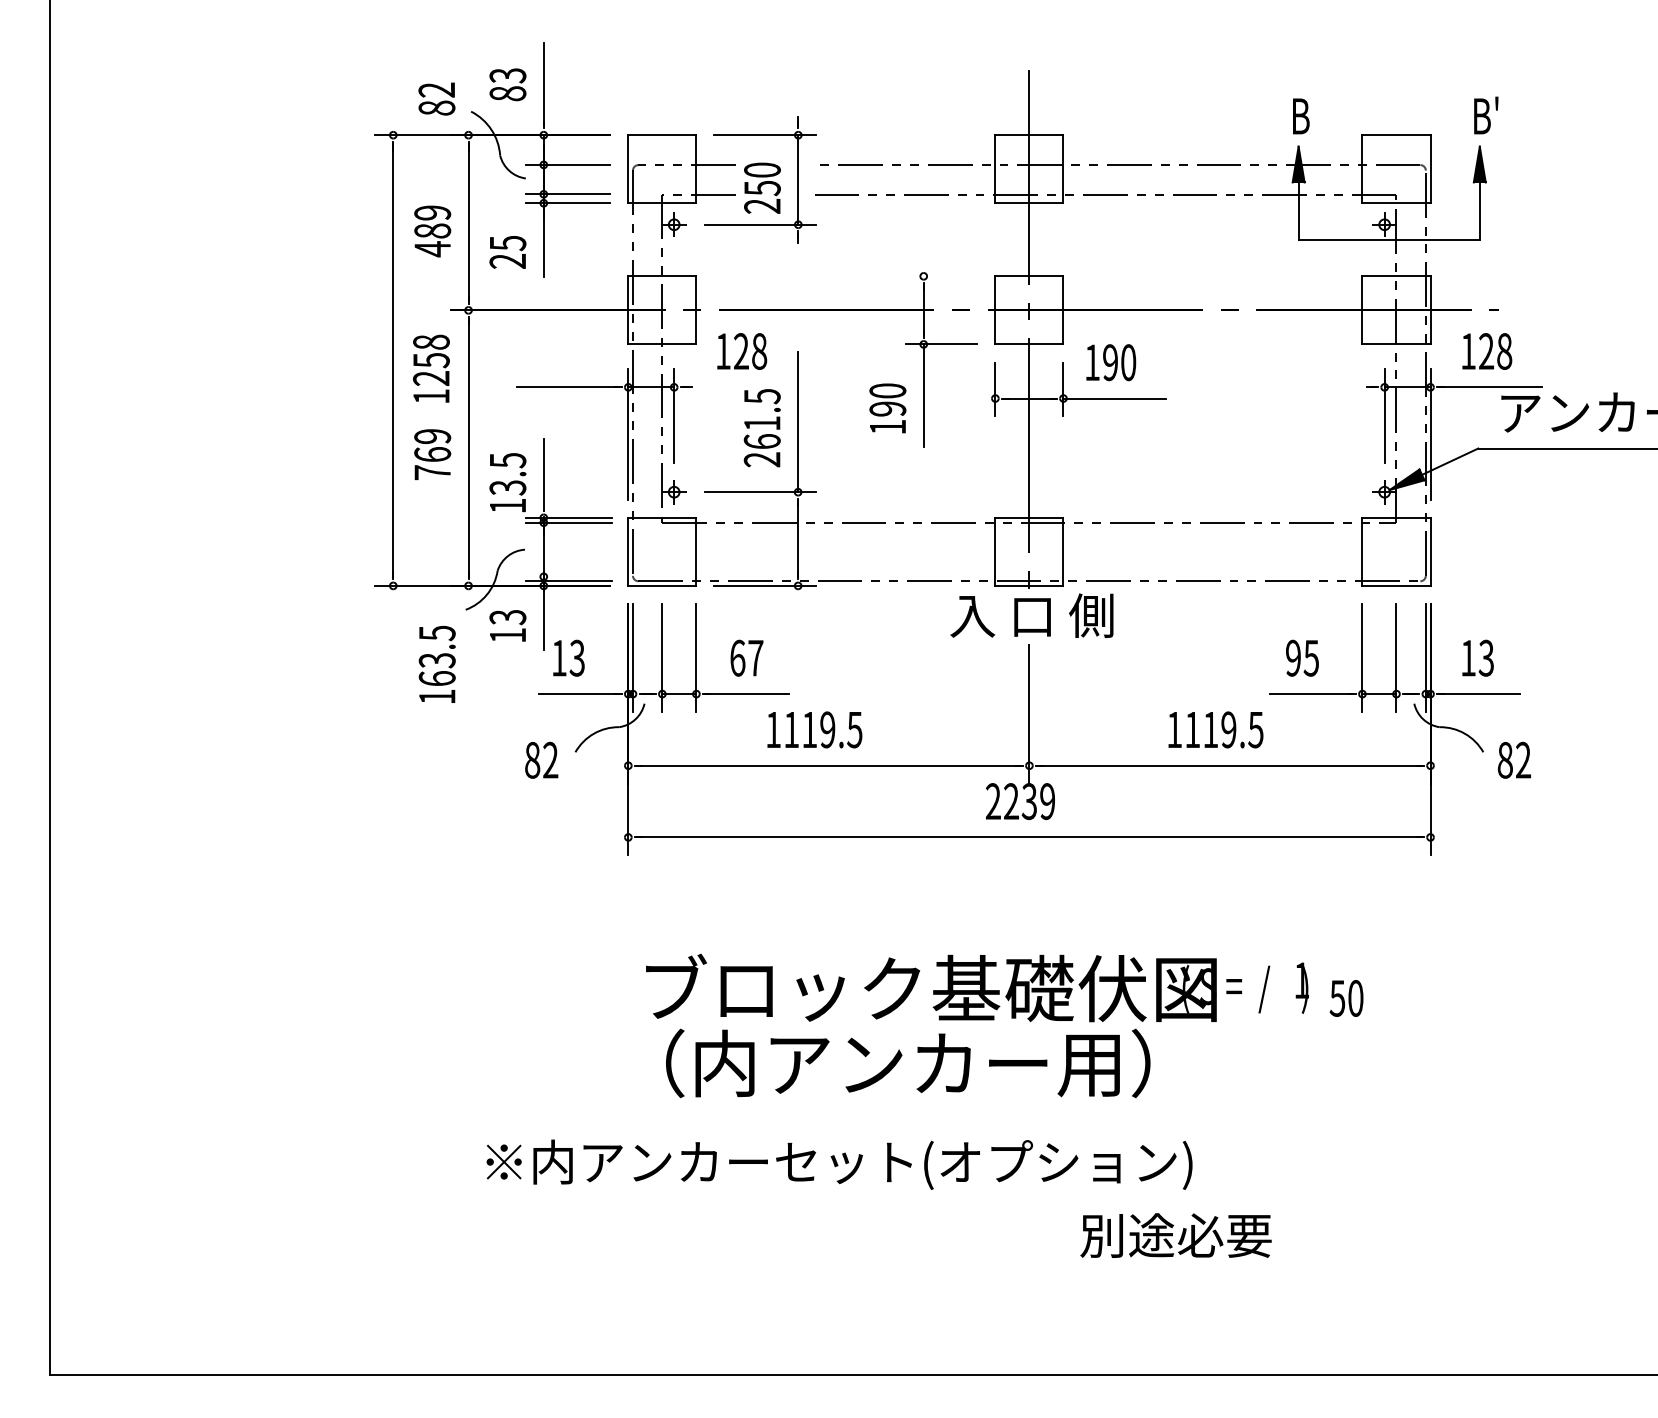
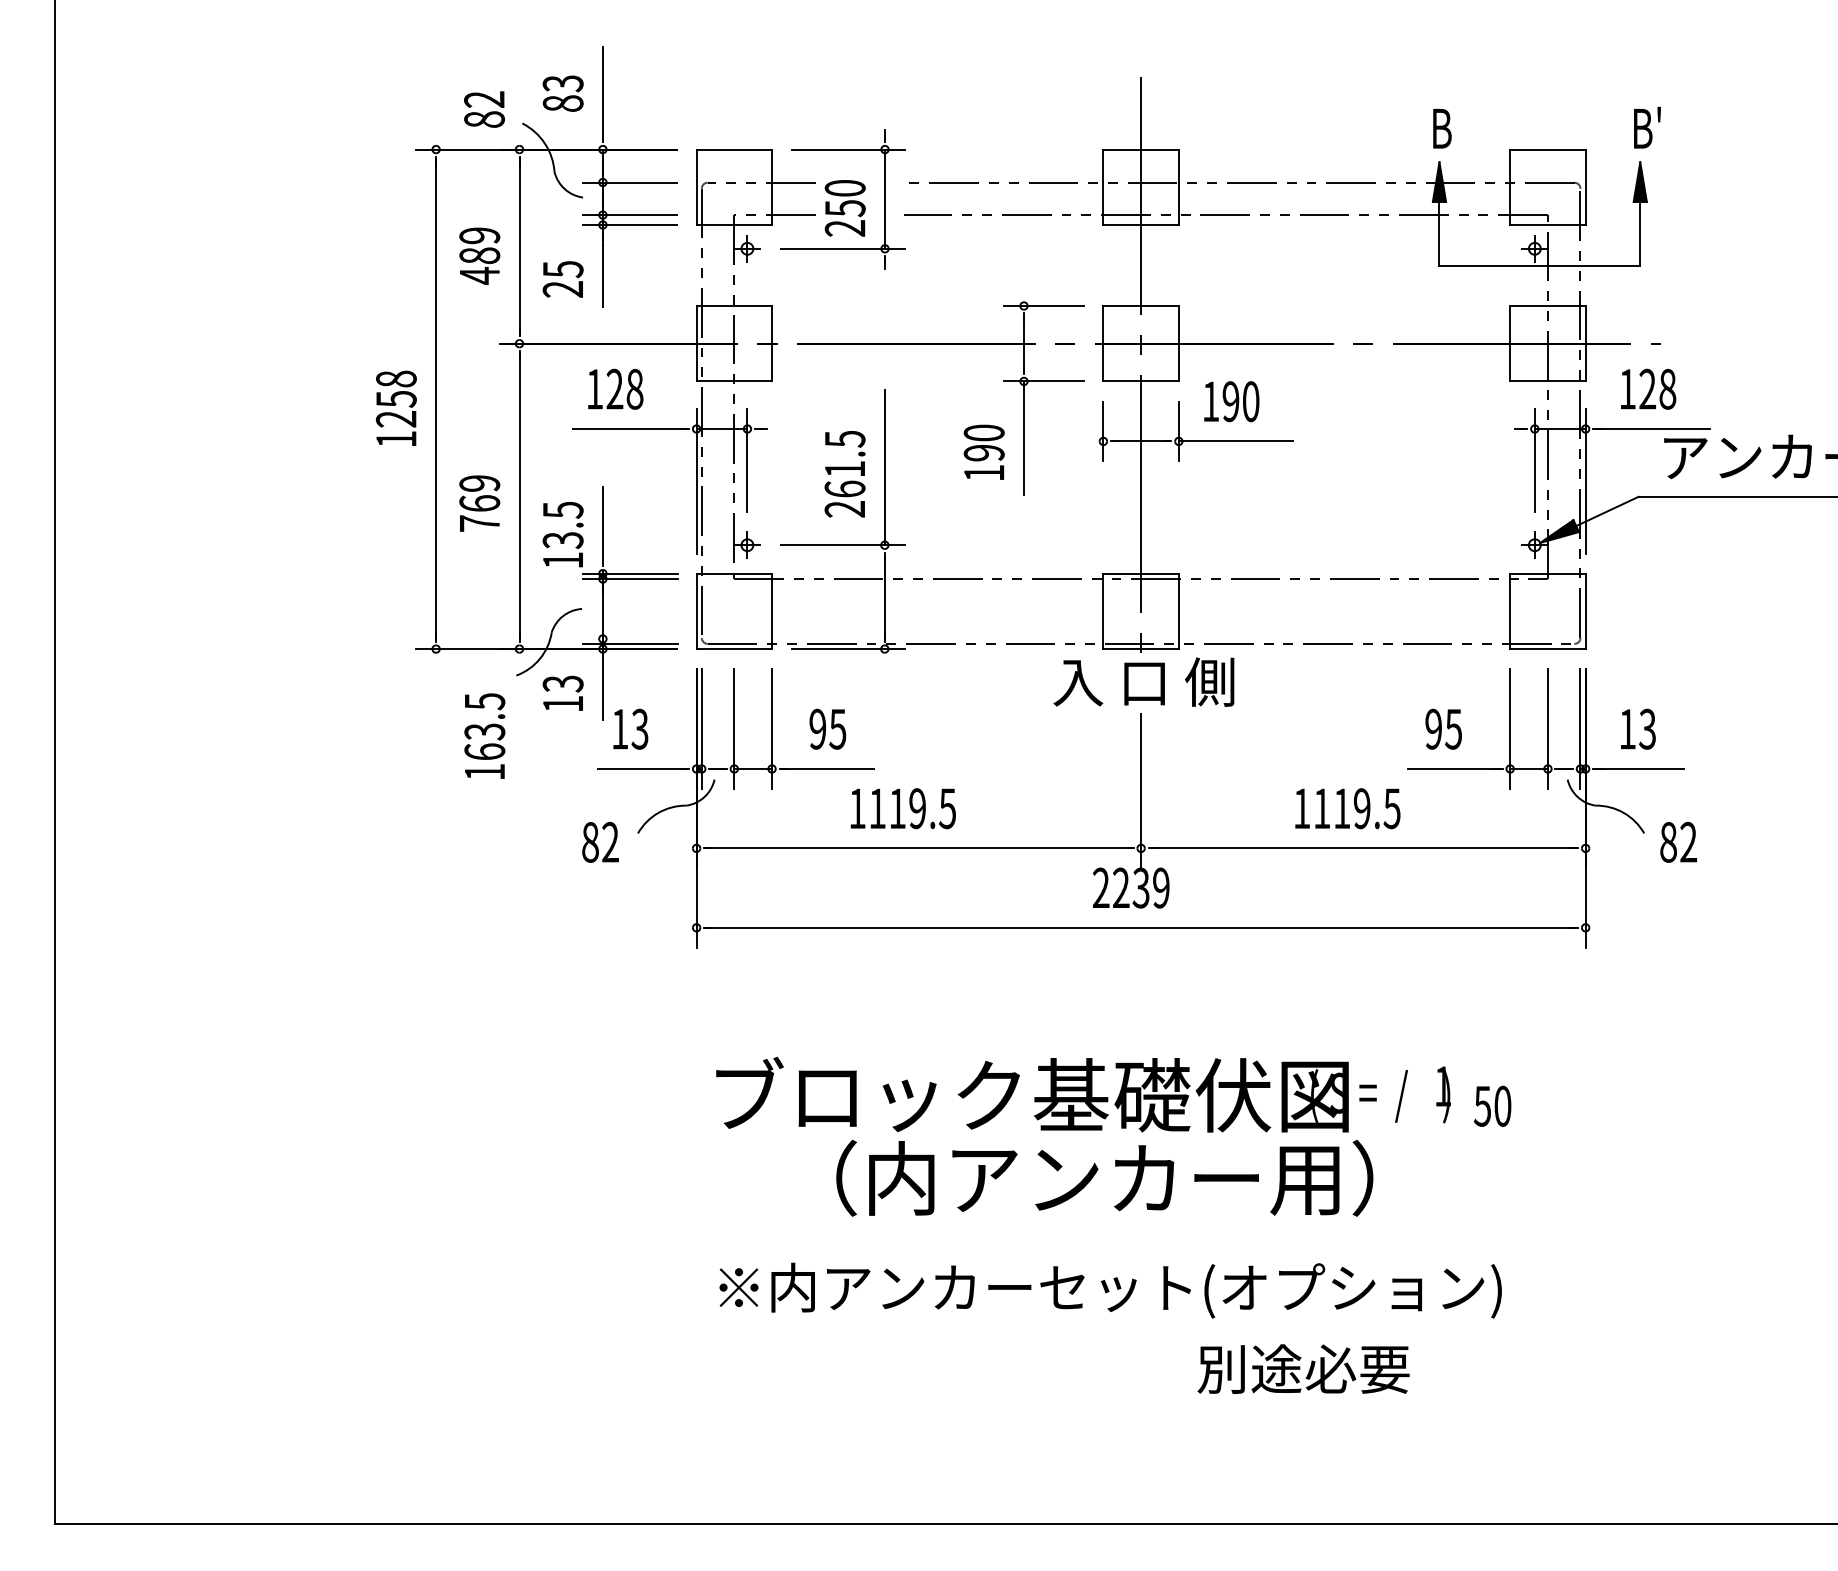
line: (941, 276) -> (1043, 306), added
text: (741, 350) -> (615, 388), moved
text: (431, 367) -> (396, 407), moved
text: (746, 657) -> (827, 728), 67 -> 95
text: (907, 1062) -> (1104, 1177), moved
text: (839, 1164) -> (1110, 1290), moved

